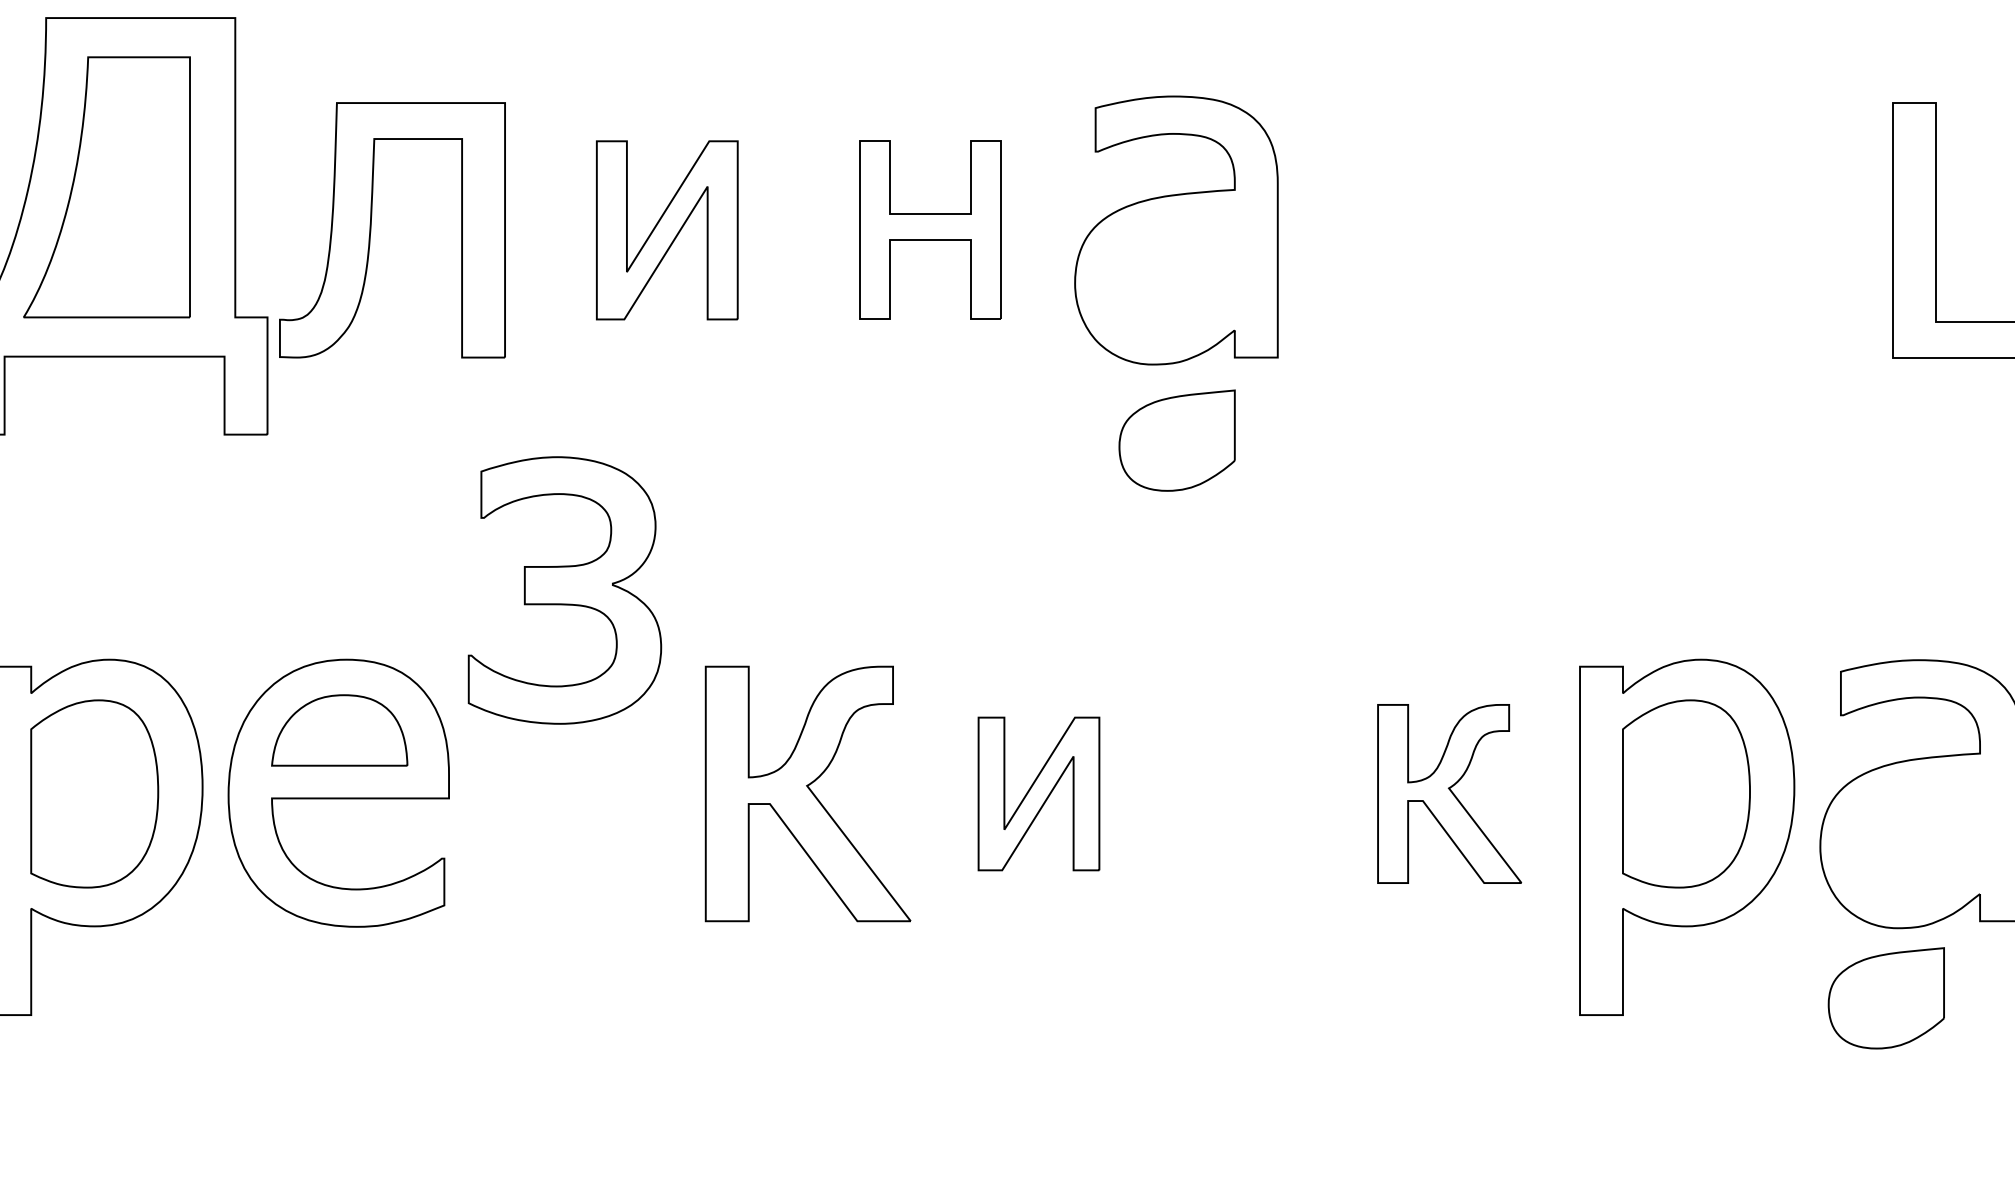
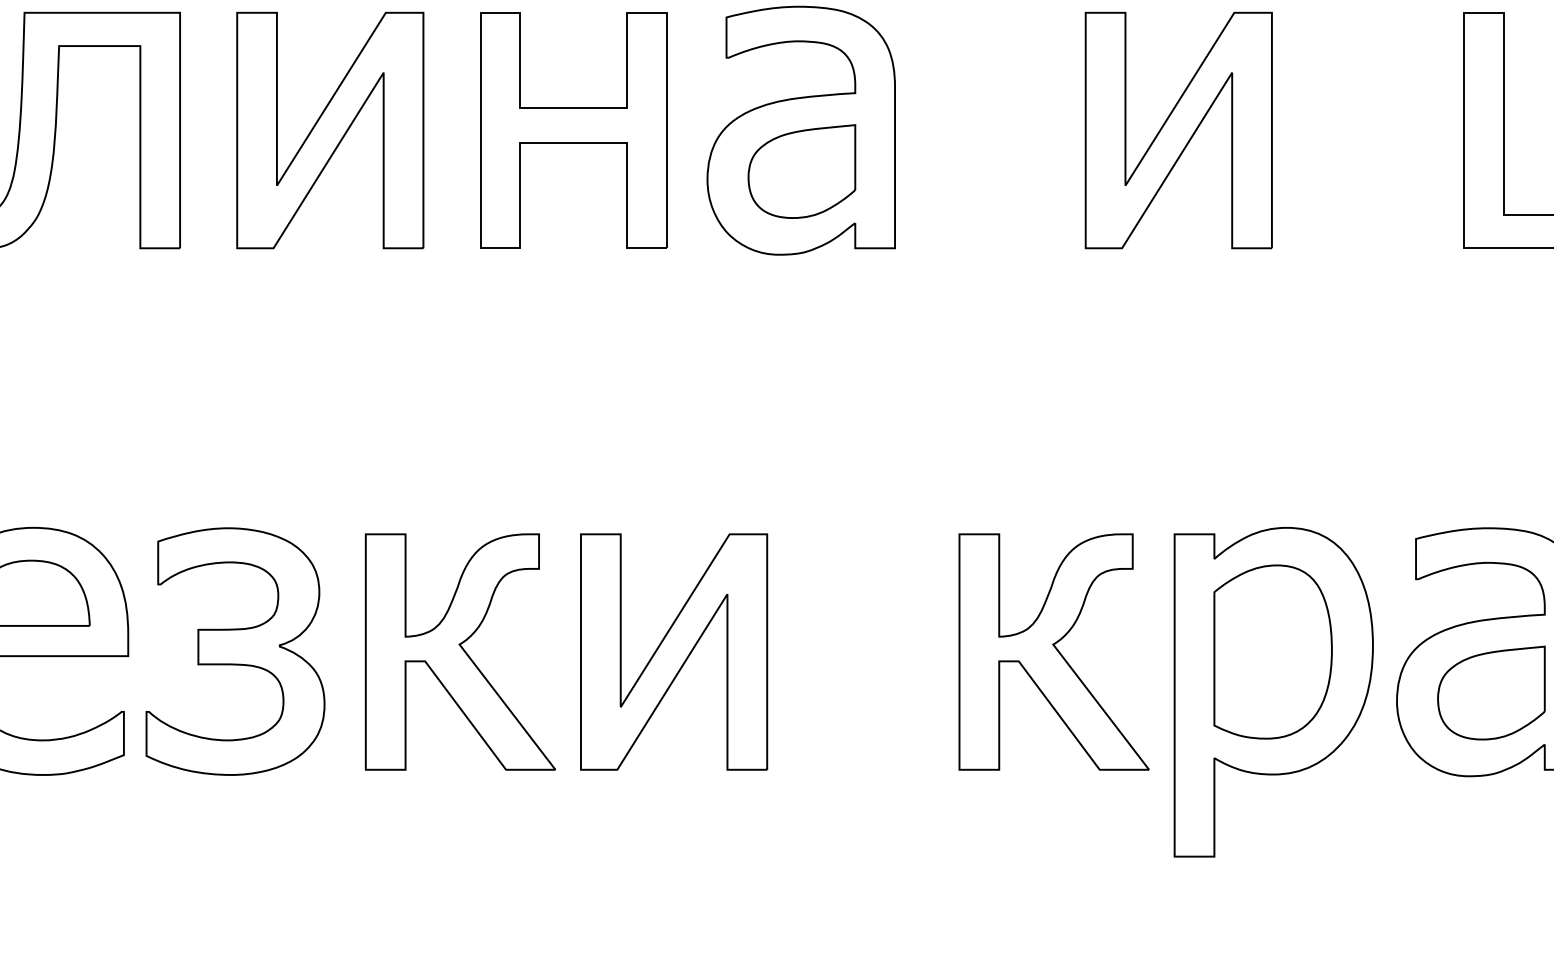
part: (666, 230) -> (329, 130), size x1.43
part: (930, 230) -> (573, 130), size x1.43
part: (1584, 230) -> (1178, 130), added
part: (1176, 440) -> (801, 171), moved
part: (564, 590) -> (235, 651), moved
part: (1038, 793) -> (673, 651), size x1.67
part: (1449, 793) -> (1053, 651), size x1.43
part: (1885, 998) -> (1490, 693), moved

